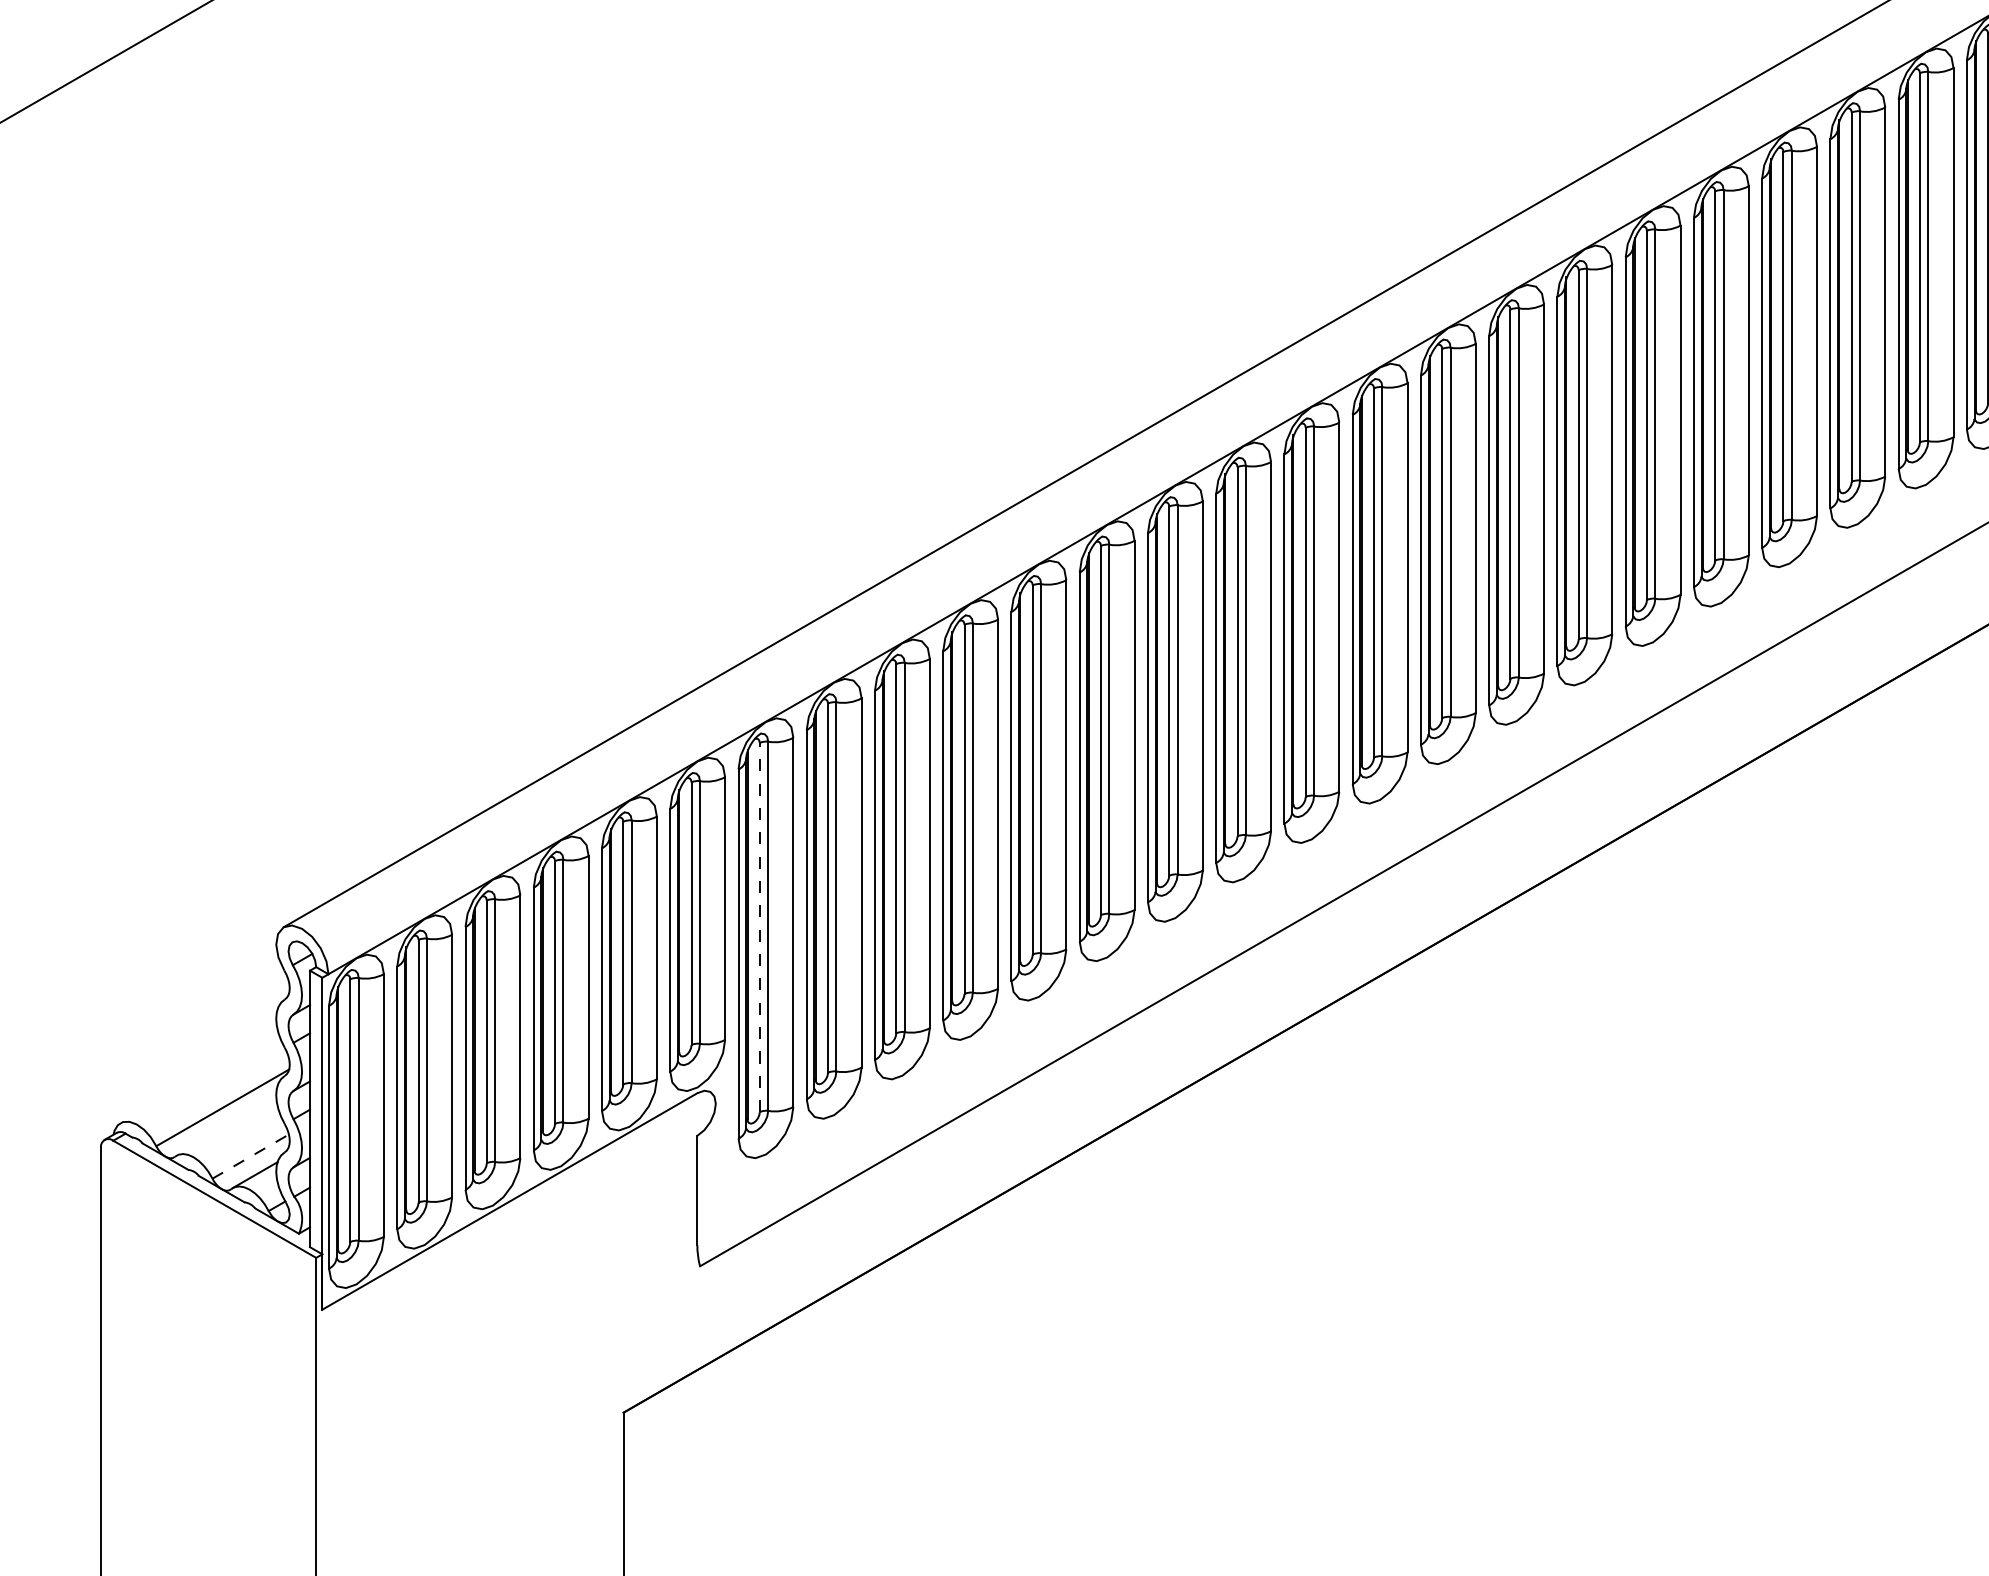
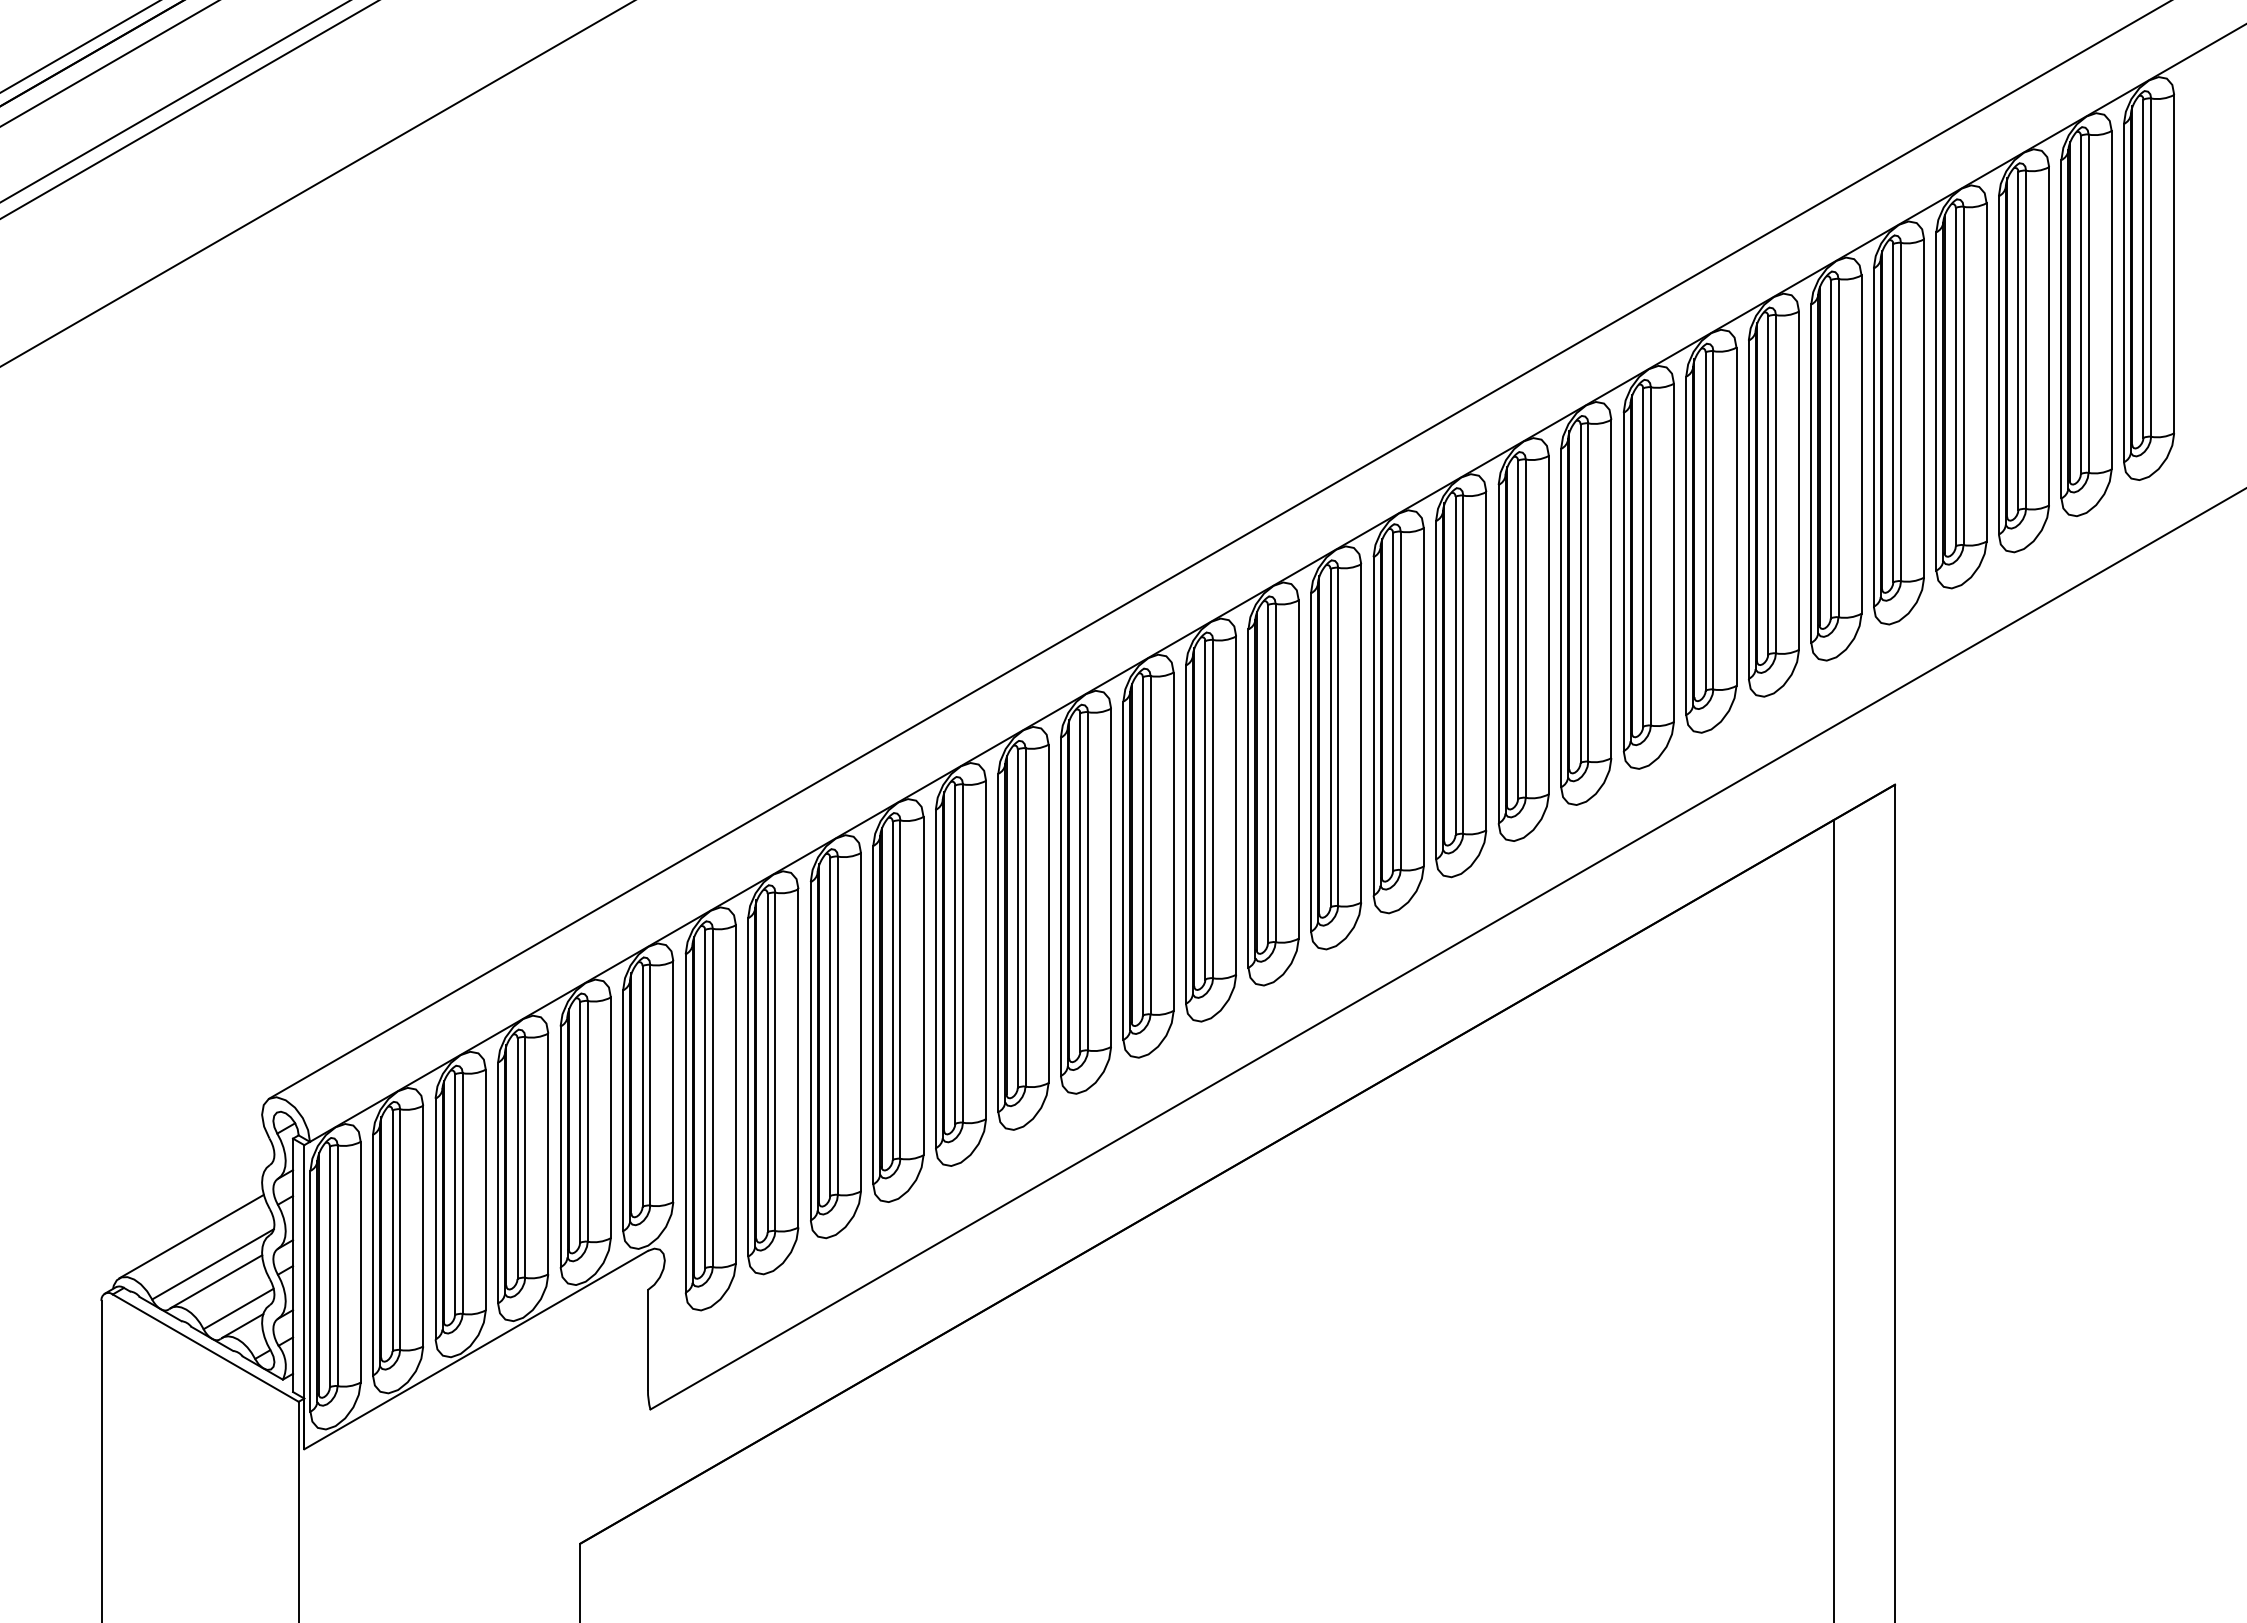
line: (760, 926) -> (705, 1098), dashed -> solid
line: (199, 1077) -> (191, 1236), added
line: (226, 1126) -> (216, 1281), added
line: (251, 1156) -> (239, 1308), dashed -> solid

